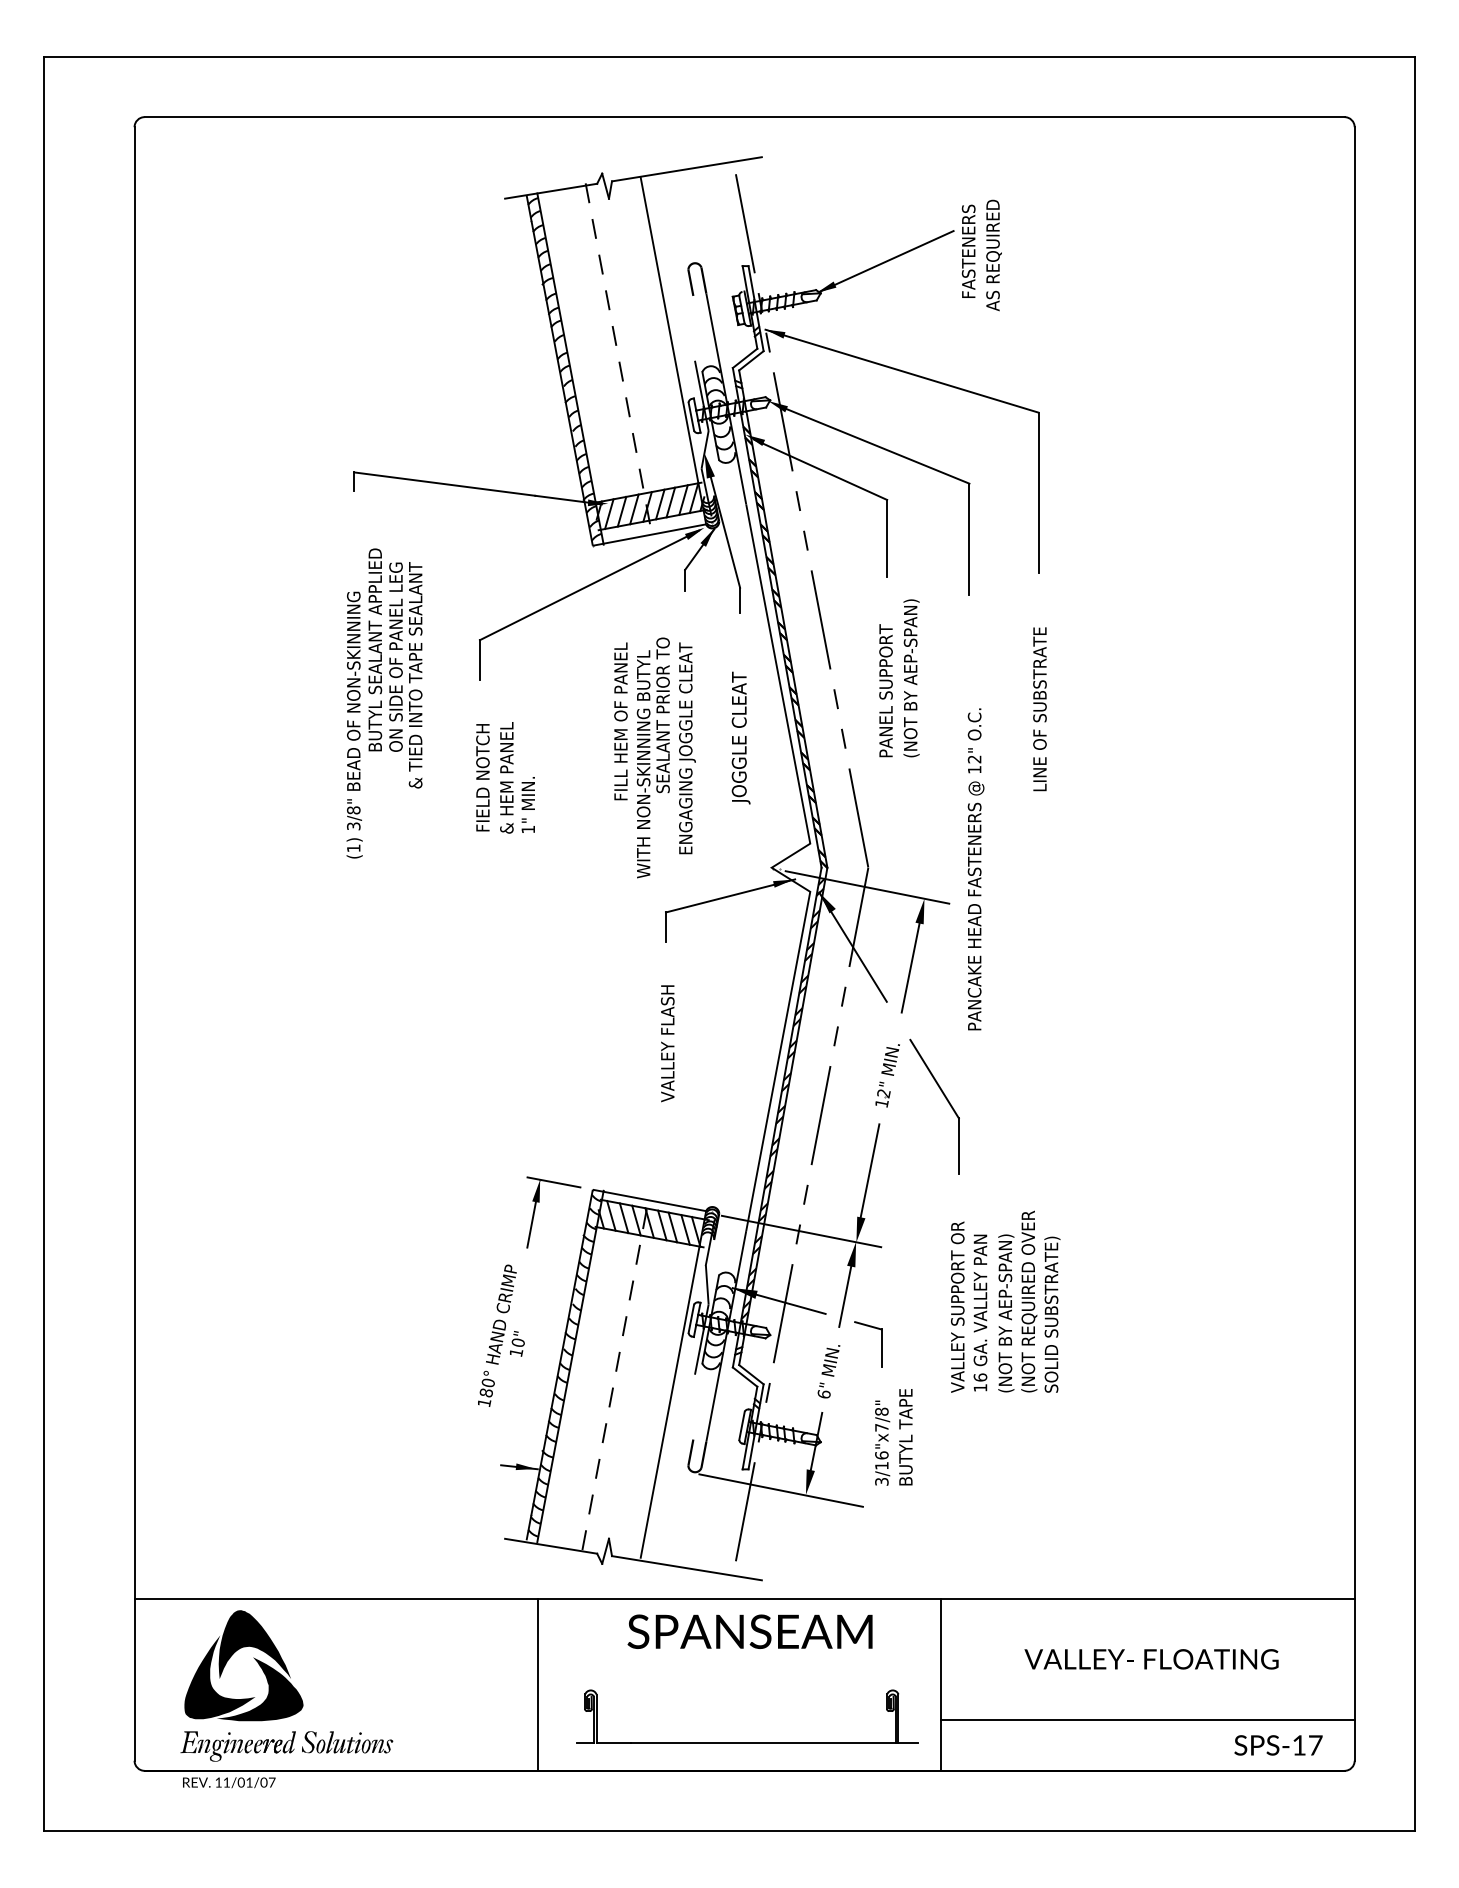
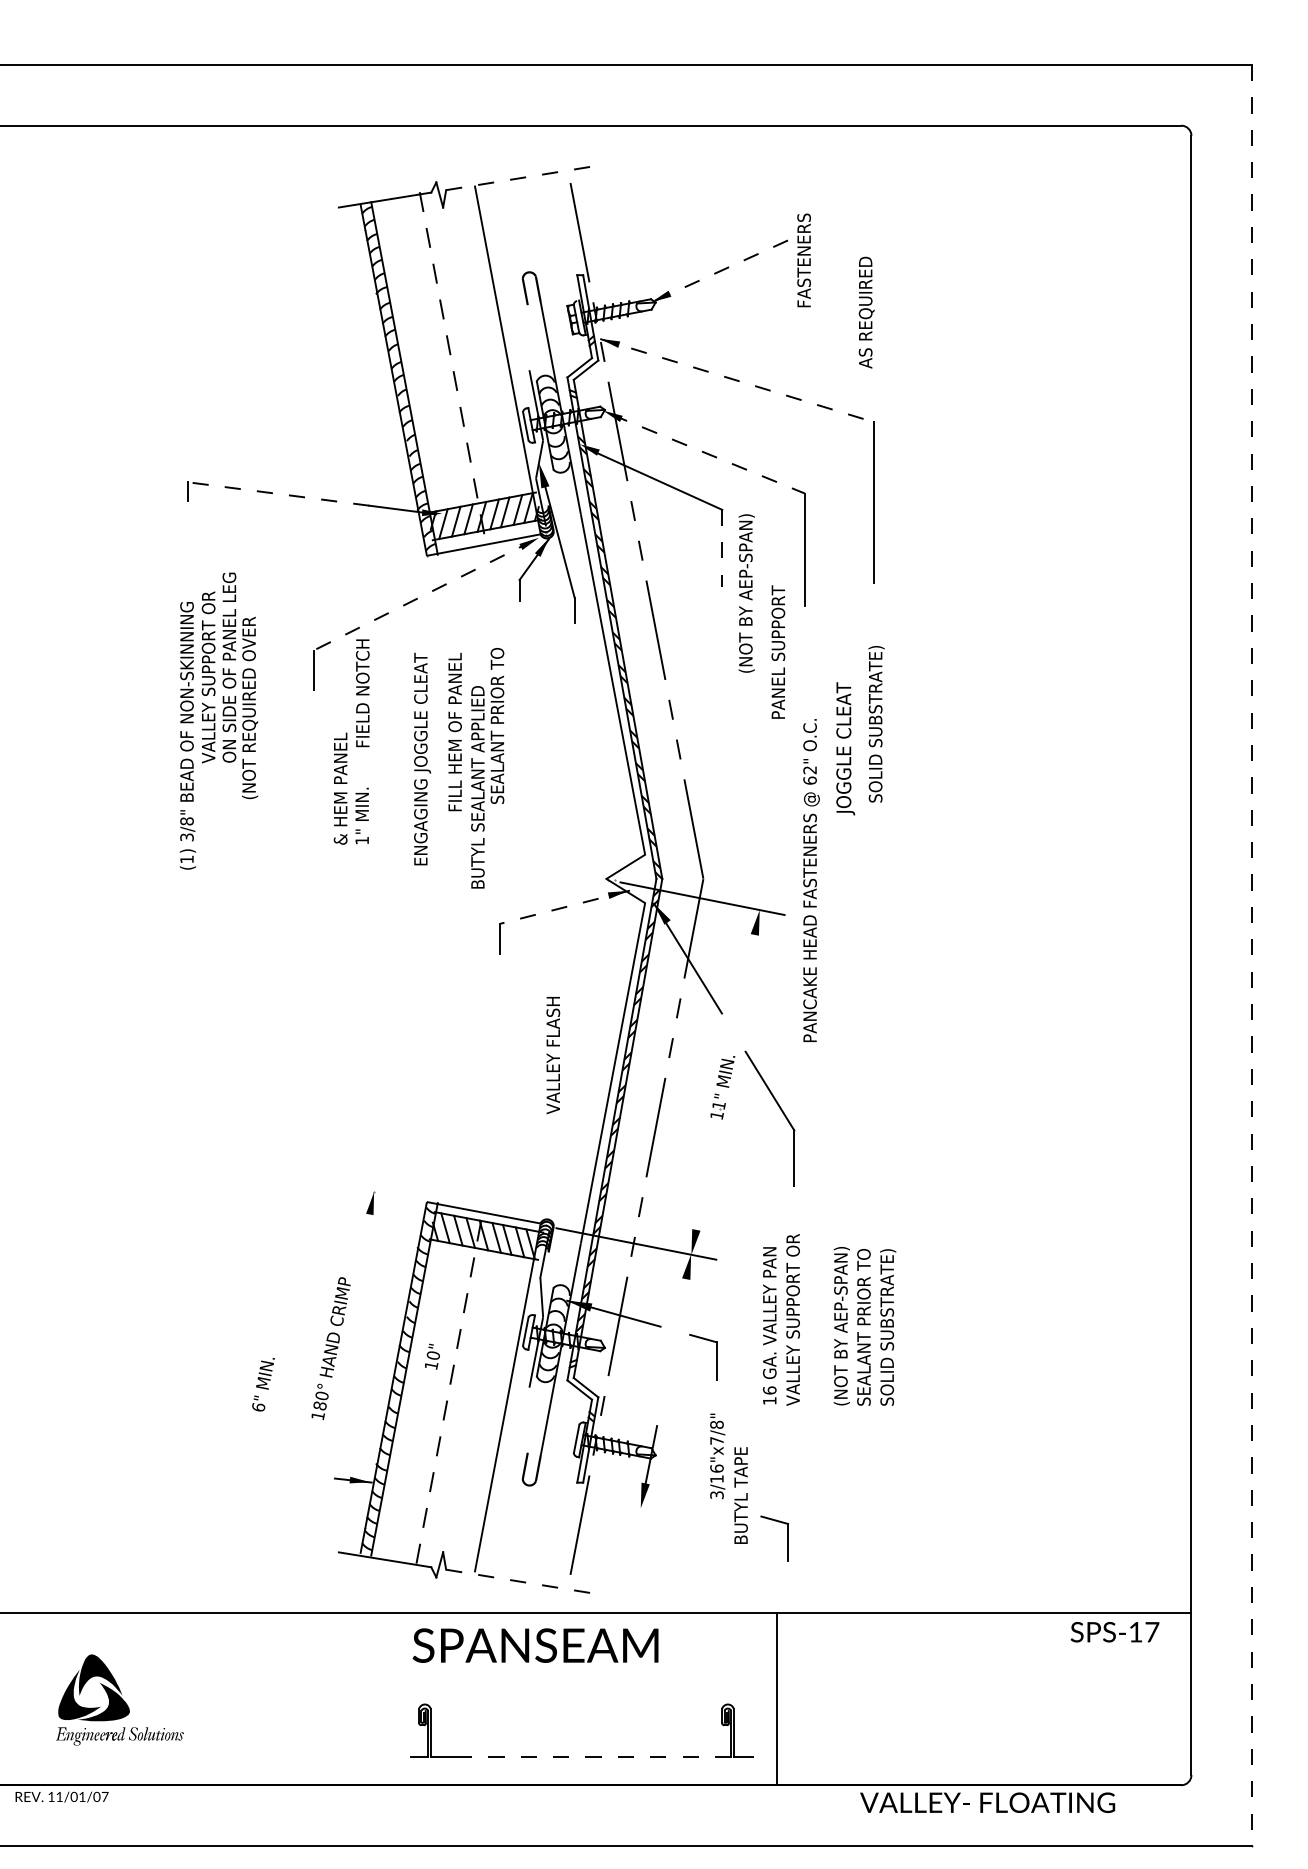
line: (686, 169) -> (520, 178), solid -> dashed
text: (993, 255) -> (866, 312), moved
line: (887, 261) -> (722, 270), solid -> dashed
line: (902, 371) -> (737, 380), solid -> dashed
line: (873, 444) -> (708, 454), solid -> dashed
line: (444, 484) -> (278, 494), solid -> dashed
line: (887, 538) -> (722, 548), solid -> dashed
line: (589, 585) -> (423, 595), solid -> dashed
hatch: (785, 639) -> (620, 649), removed
text: (375, 650) -> (208, 660), BUTYL SEALANT APPLIED -> VALLEY SUPPORT OR
text: (416, 675) -> (249, 686), & TIED INTO TAPE SEALANT -> (NOT REQUIRED OVER
text: (911, 678) -> (746, 593), moved
text: (885, 690) -> (777, 651), moved
text: (1040, 709) -> (876, 720), LINE OF SUBSTRATE -> SOLID SUBSTRATE)
text: (740, 737) -> (845, 748), moved
text: (687, 748) -> (422, 759), moved
text: (643, 764) -> (477, 775), WITH NON-SKINNING BUTYL -> BUTYL SEALANT APPLIED
text: (974, 769) -> (809, 780), 12" -> 62"
text: (482, 777) -> (362, 693), moved
line: (730, 895) -> (565, 906), solid -> dashed
line: (1415, 944) -> (1252, 955), solid -> dashed
line: (910, 967) -> (745, 979), removed
text: (667, 1043) -> (553, 1055), moved
text: (883, 1093) -> (718, 1105), 12" -> 11"
line: (869, 1173) -> (704, 1185), removed
line: (553, 1182) -> (387, 1194), removed
line: (531, 1224) -> (365, 1236), removed
line: (845, 1296) -> (680, 1309), removed
text: (1029, 1301) -> (865, 1314), (NOT REQUIRED OVER -> SEALANT PRIOR TO
text: (980, 1312) -> (769, 1325), moved
text: (517, 1343) -> (432, 1356), moved
text: (828, 1371) -> (263, 1384), moved
text: (905, 1437) -> (740, 1495), moved
line: (780, 1490) -> (615, 1503), removed
part: (952, 1525) -> (787, 1538), added
line: (686, 1568) -> (520, 1582), solid -> dashed
text: (749, 1631) -> (534, 1645), moved
text: (1151, 1659) -> (987, 1802), moved
line: (537, 1684) -> (371, 1698), removed
part: (286, 1685) -> (119, 1699), size x0.6
line: (1147, 1720) -> (983, 1734), removed
line: (763, 1742) -> (598, 1756), solid -> dashed
text: (1278, 1745) -> (1114, 1632), moved

